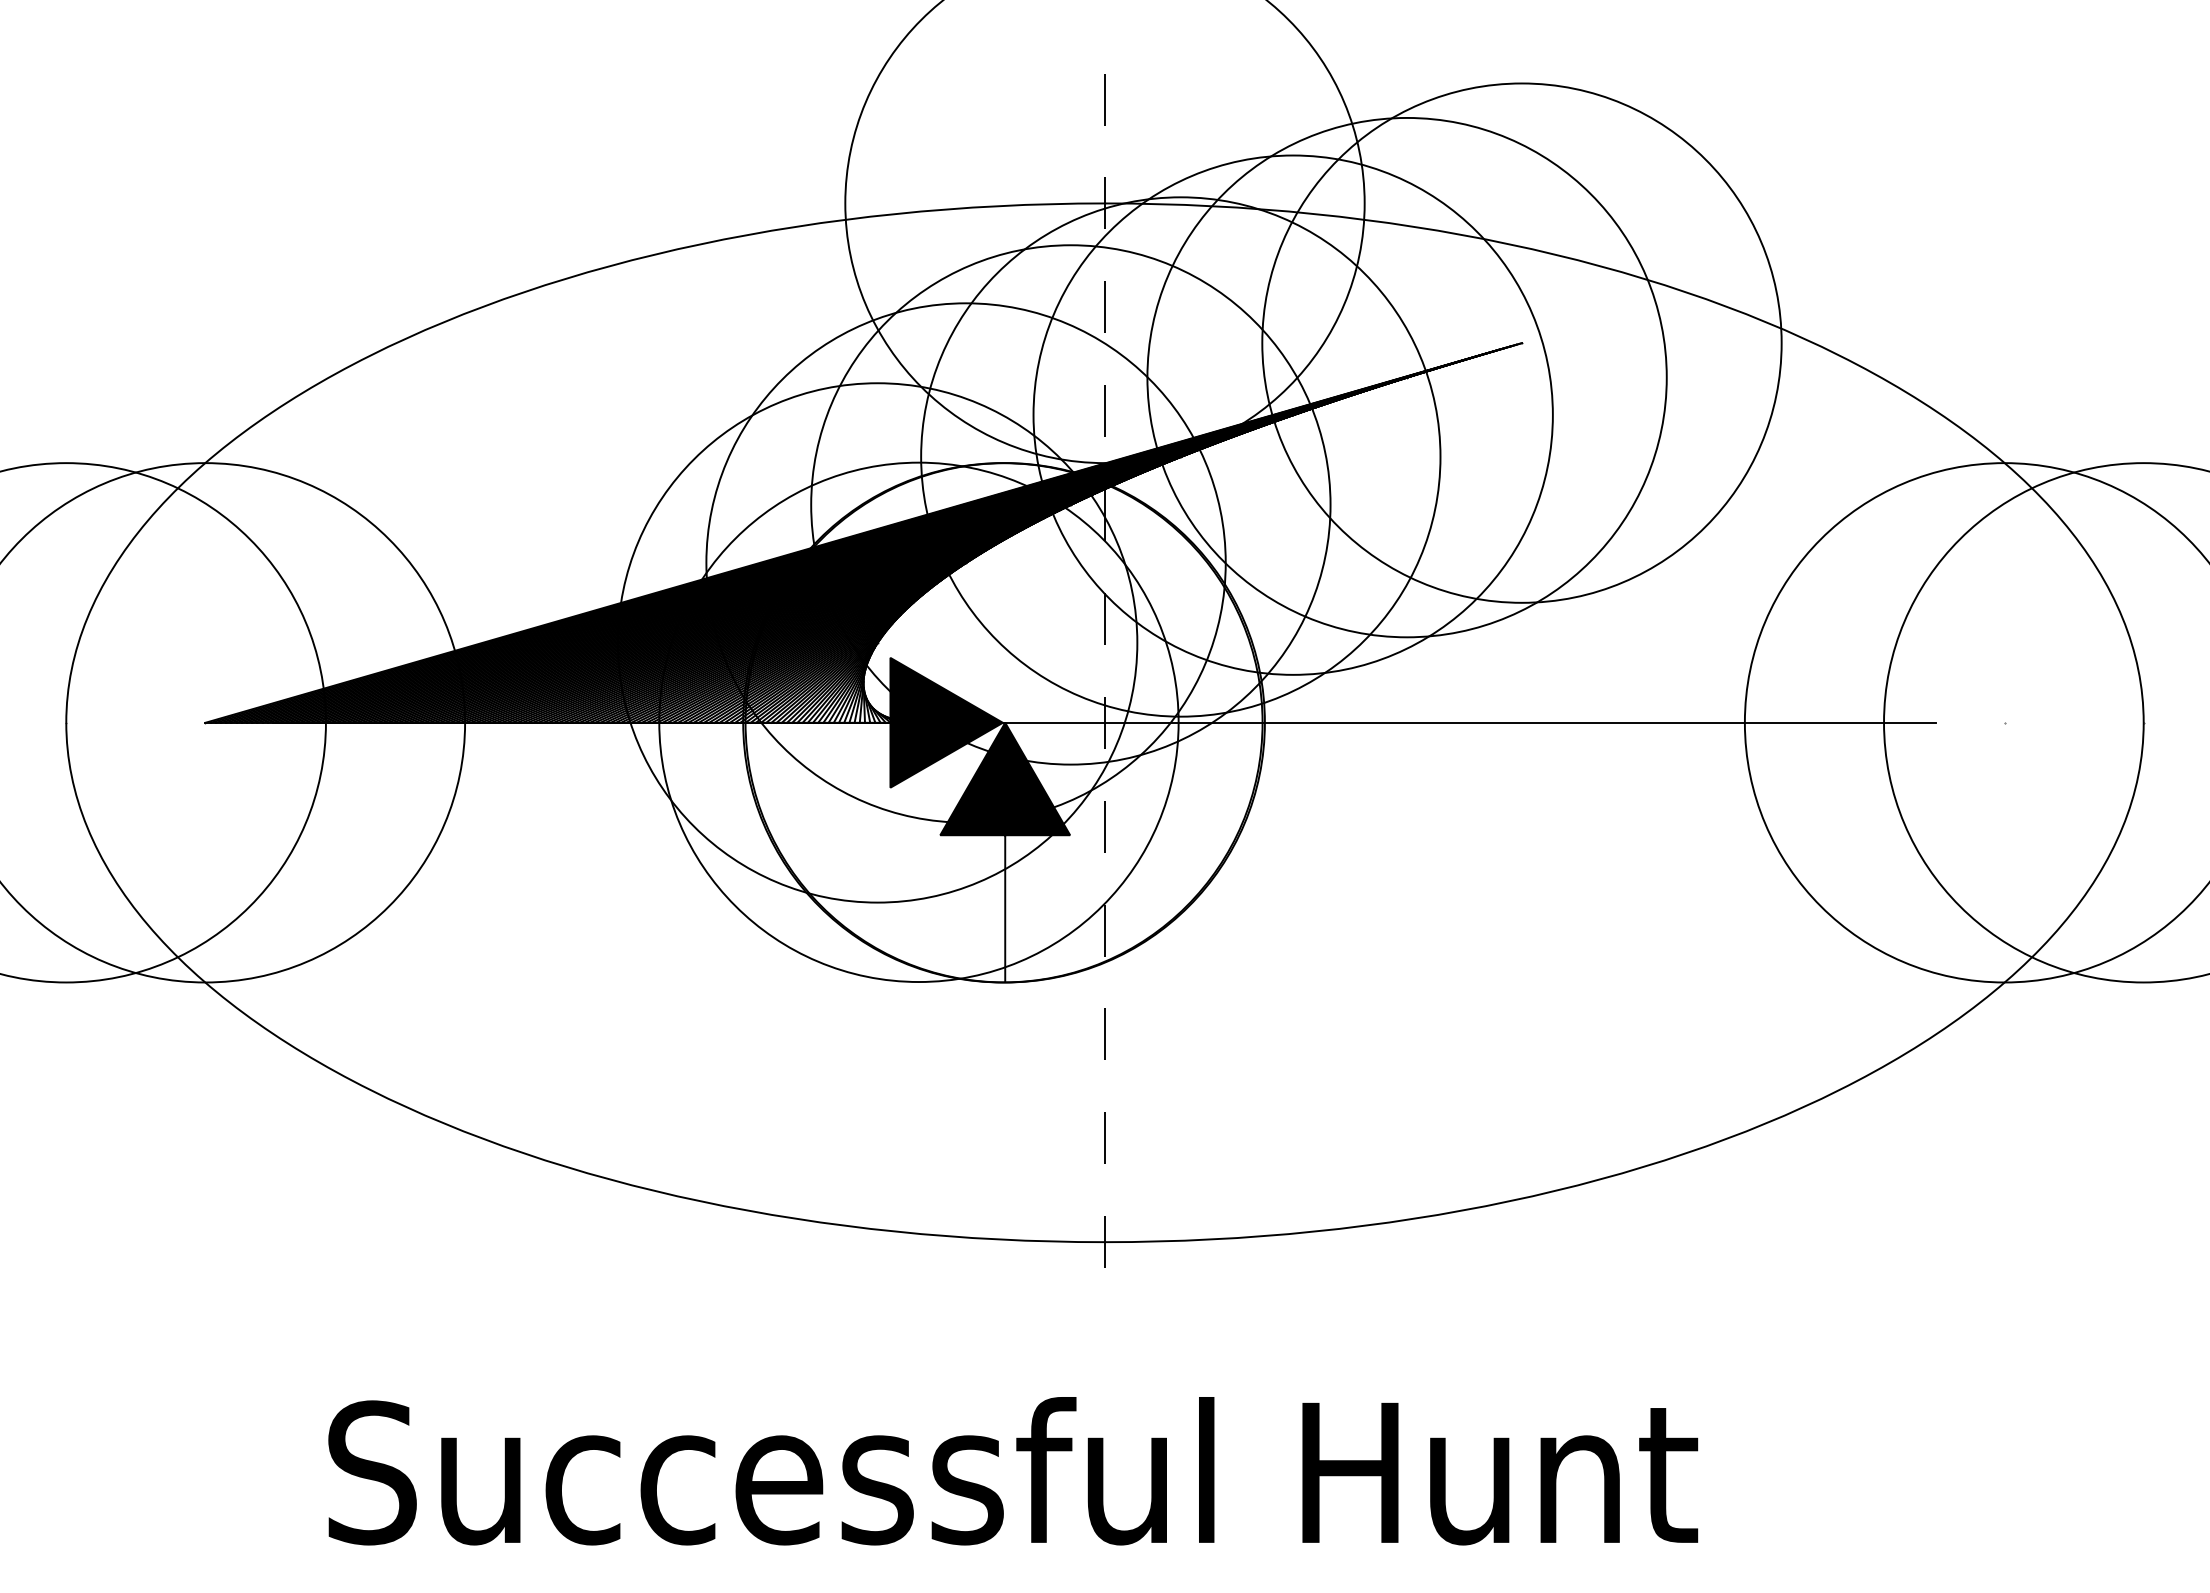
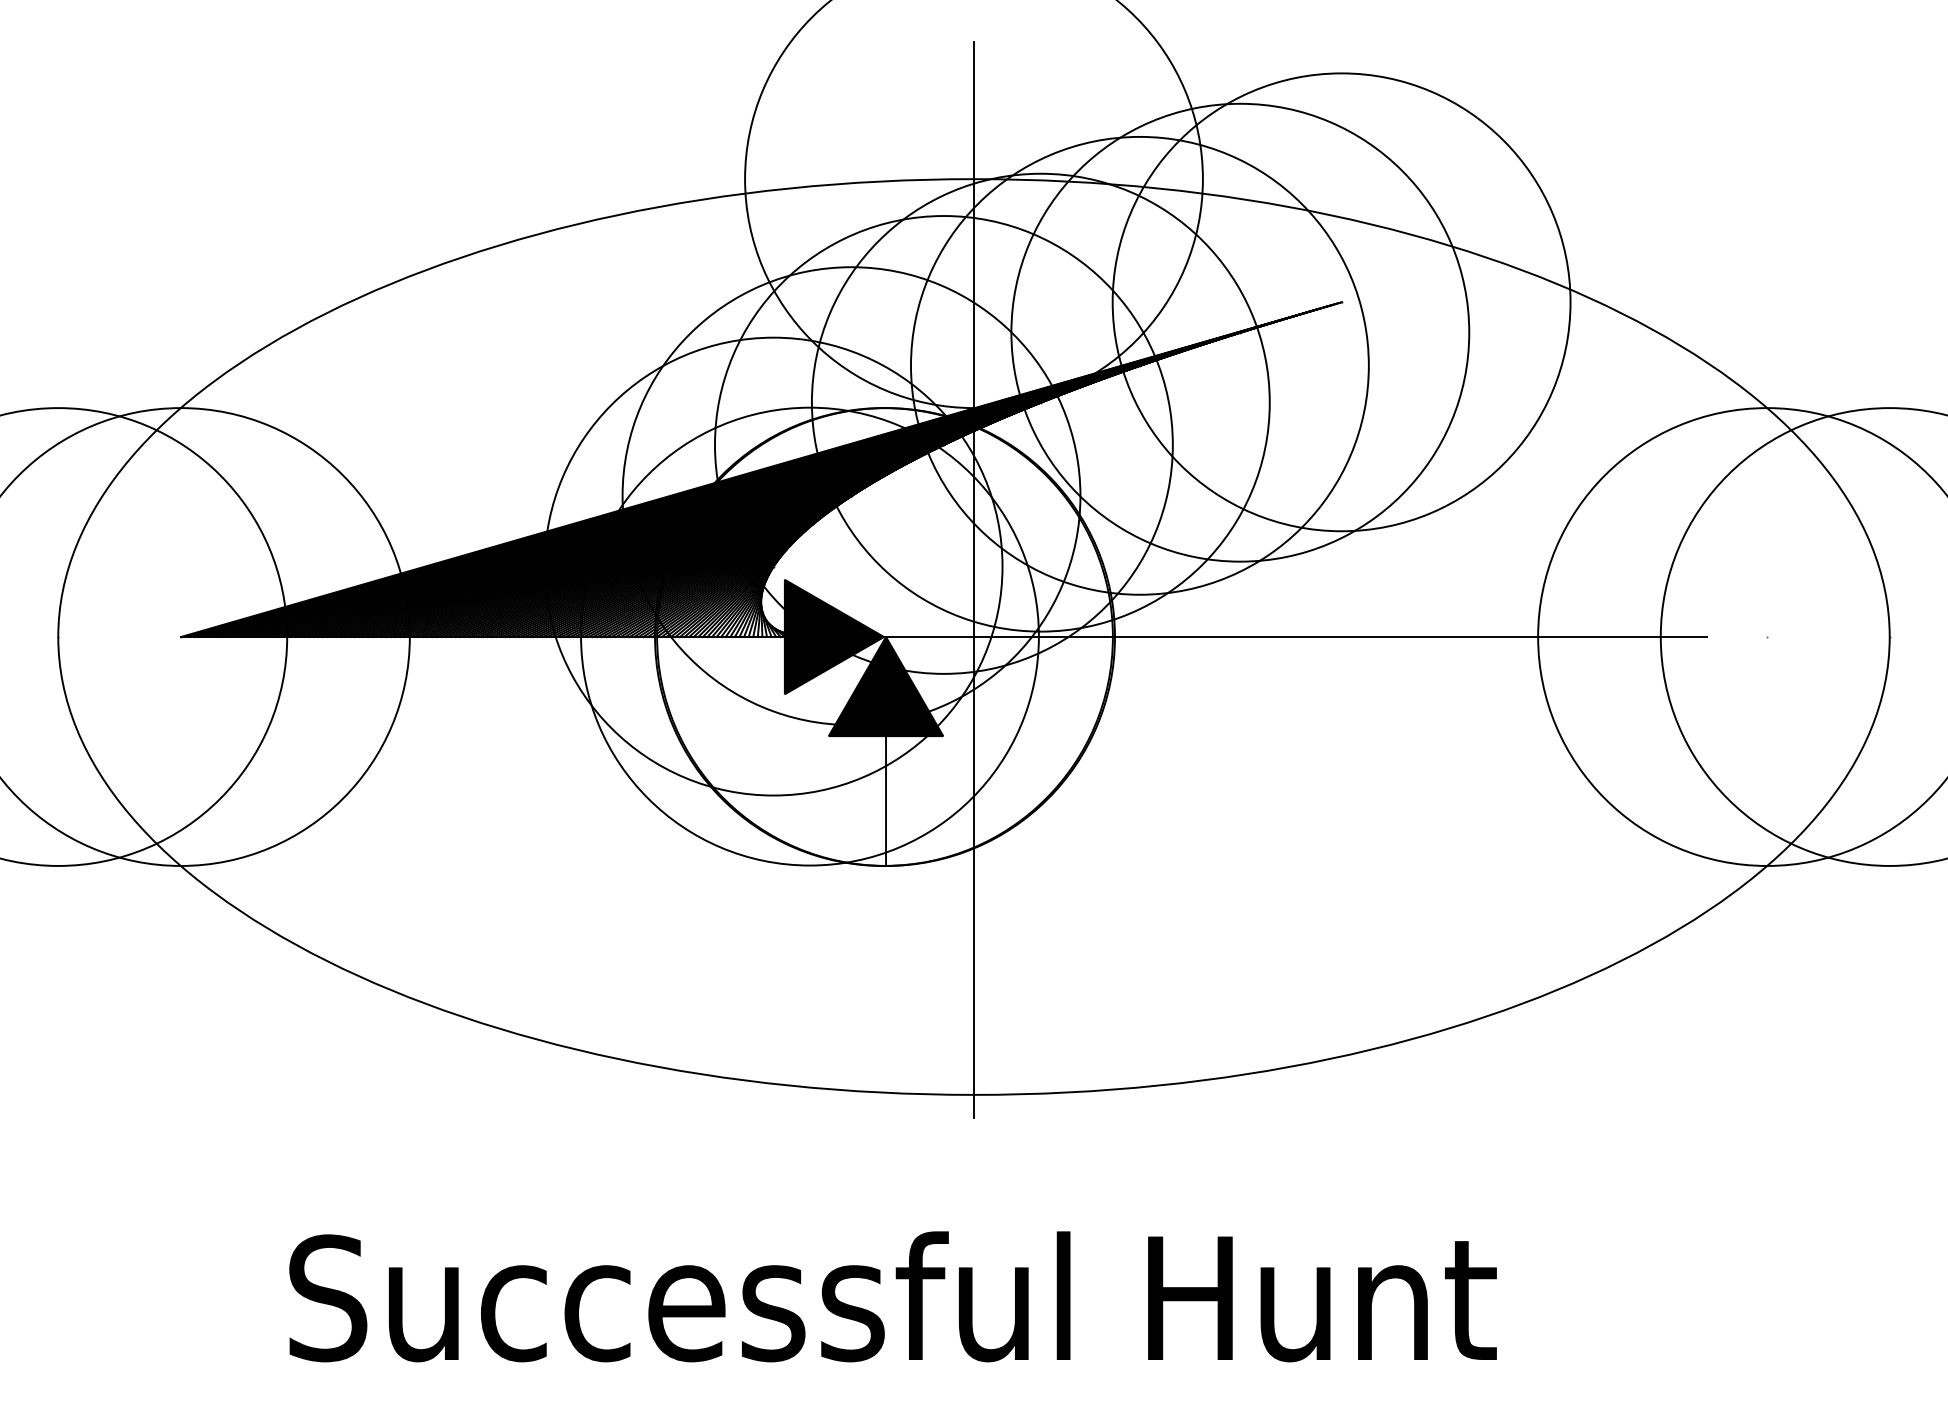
line: (1105, 657) -> (974, 579), dashed -> solid

